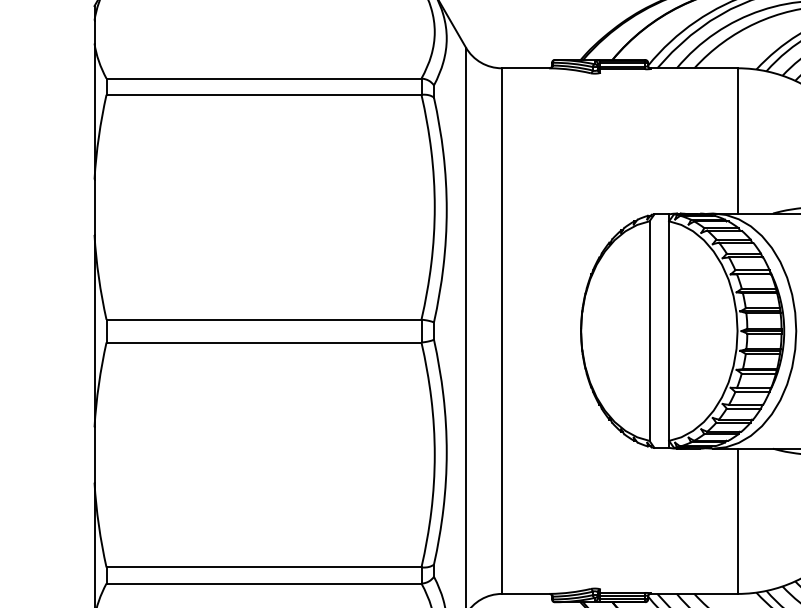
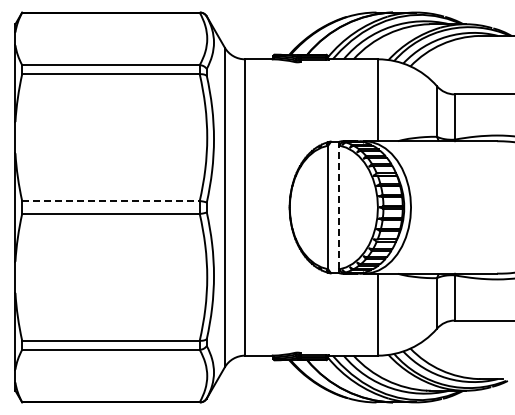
line: (263, 320) -> (110, 201), solid -> dashed
line: (669, 331) -> (339, 207), solid -> dashed

